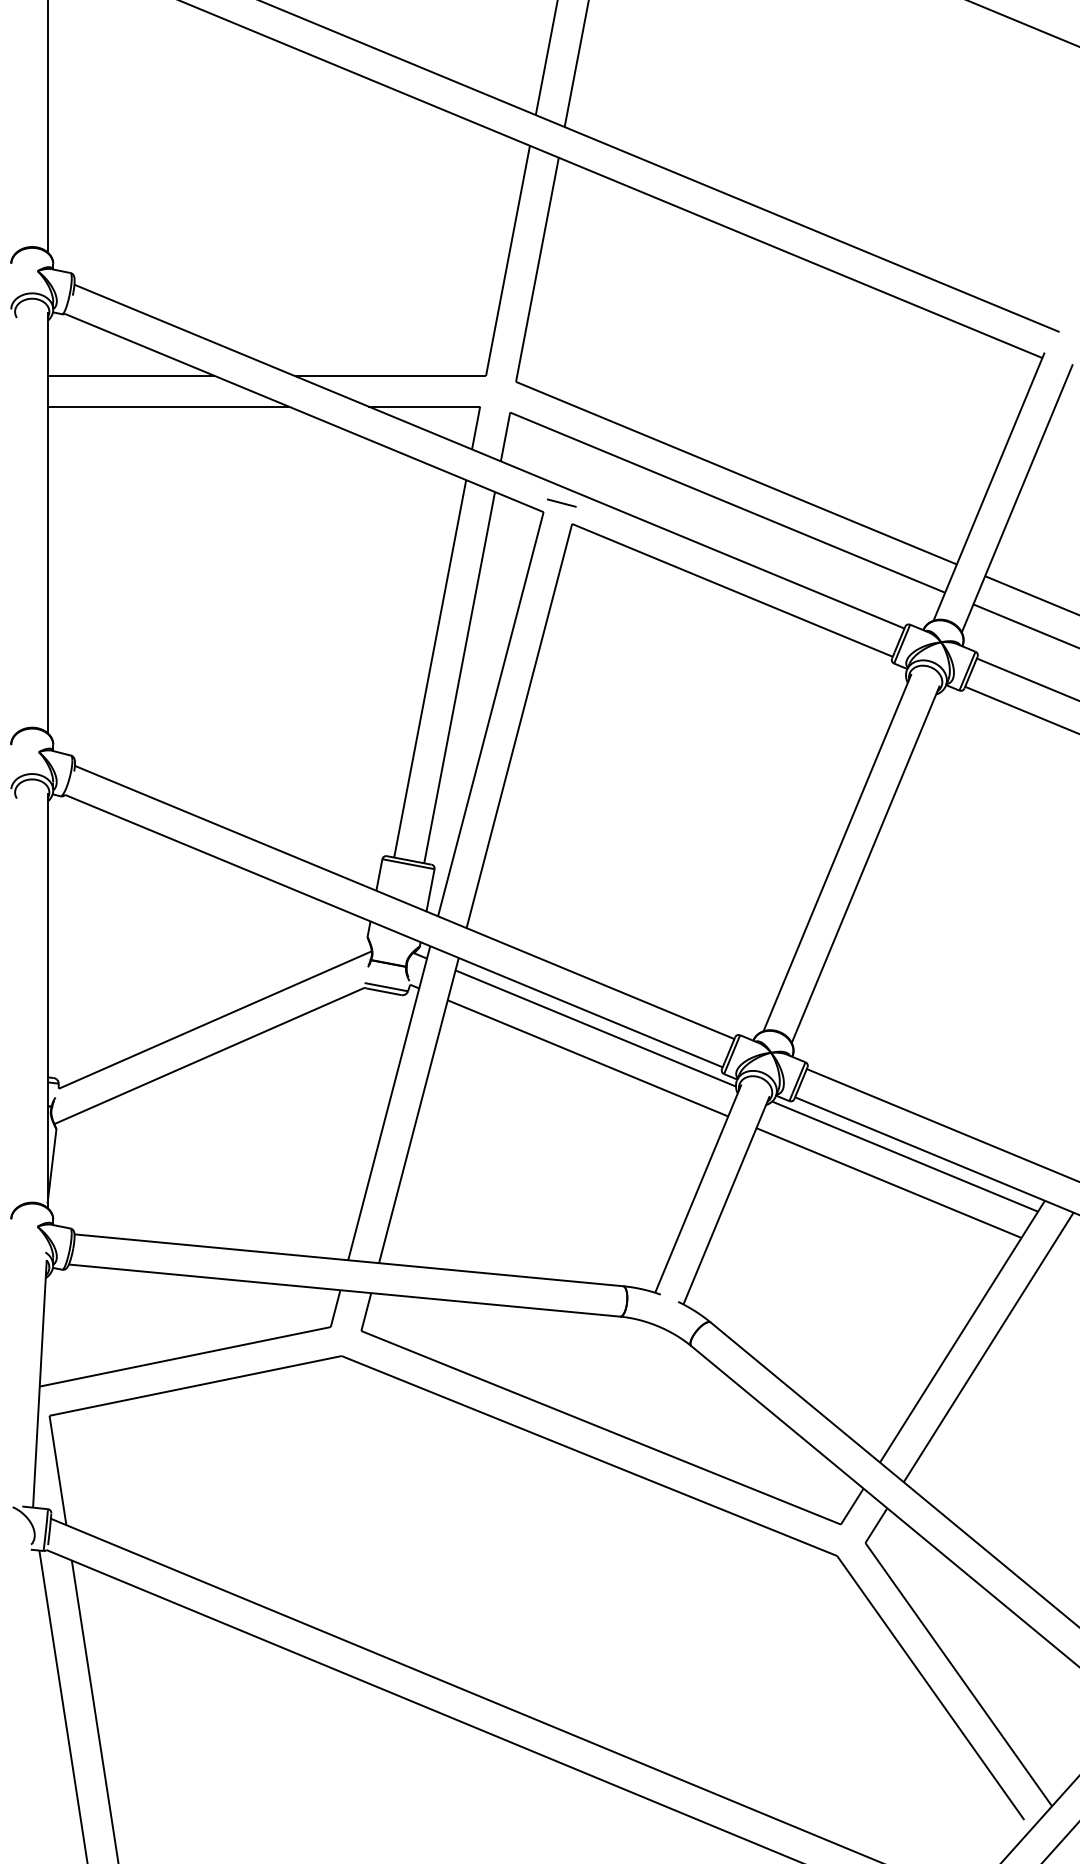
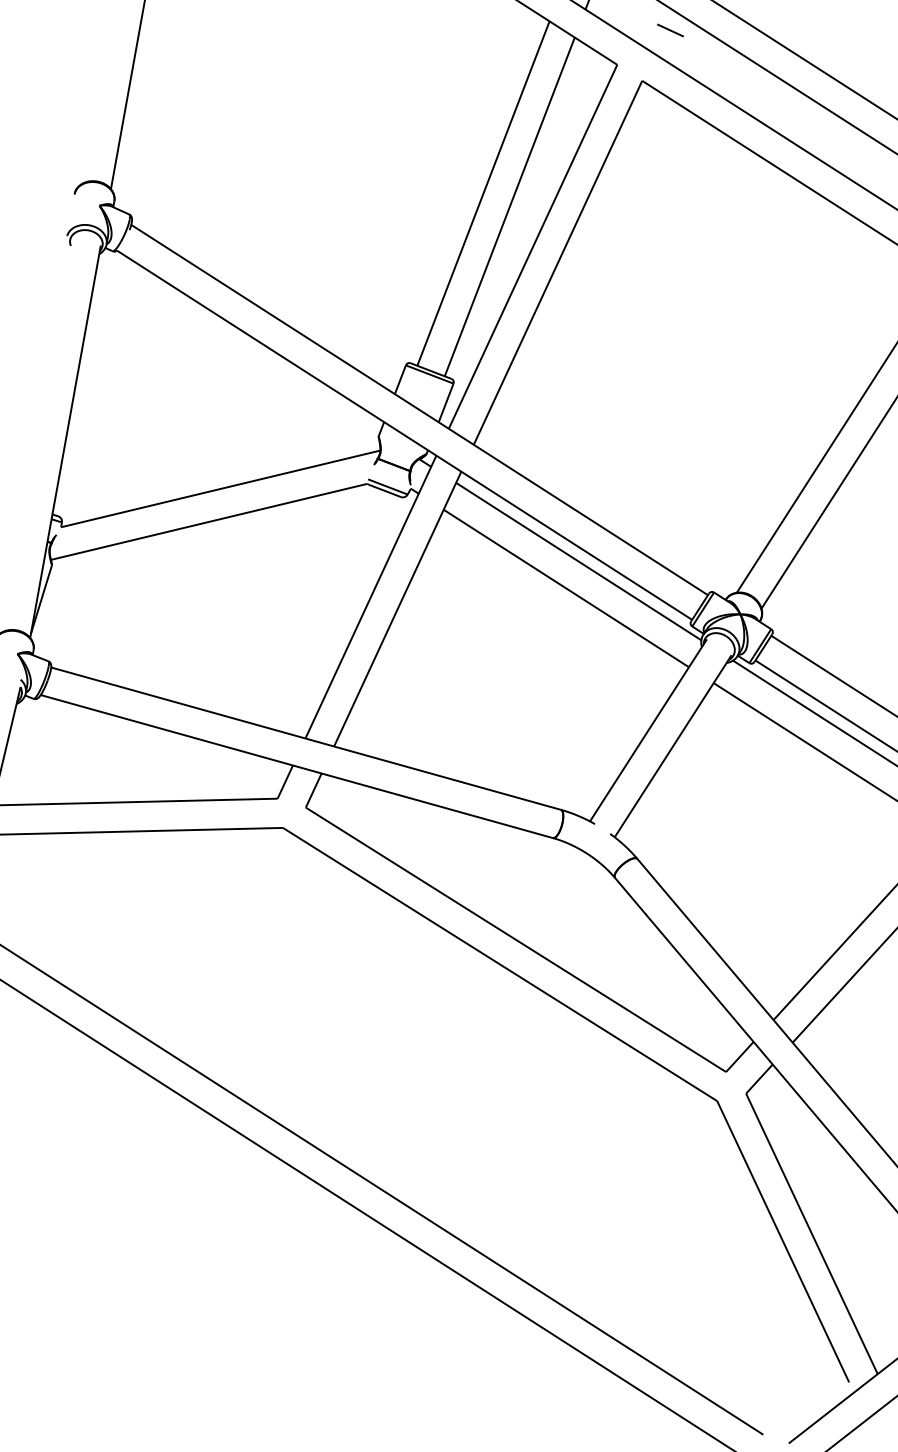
line: (561, 502) -> (670, 29), moved

